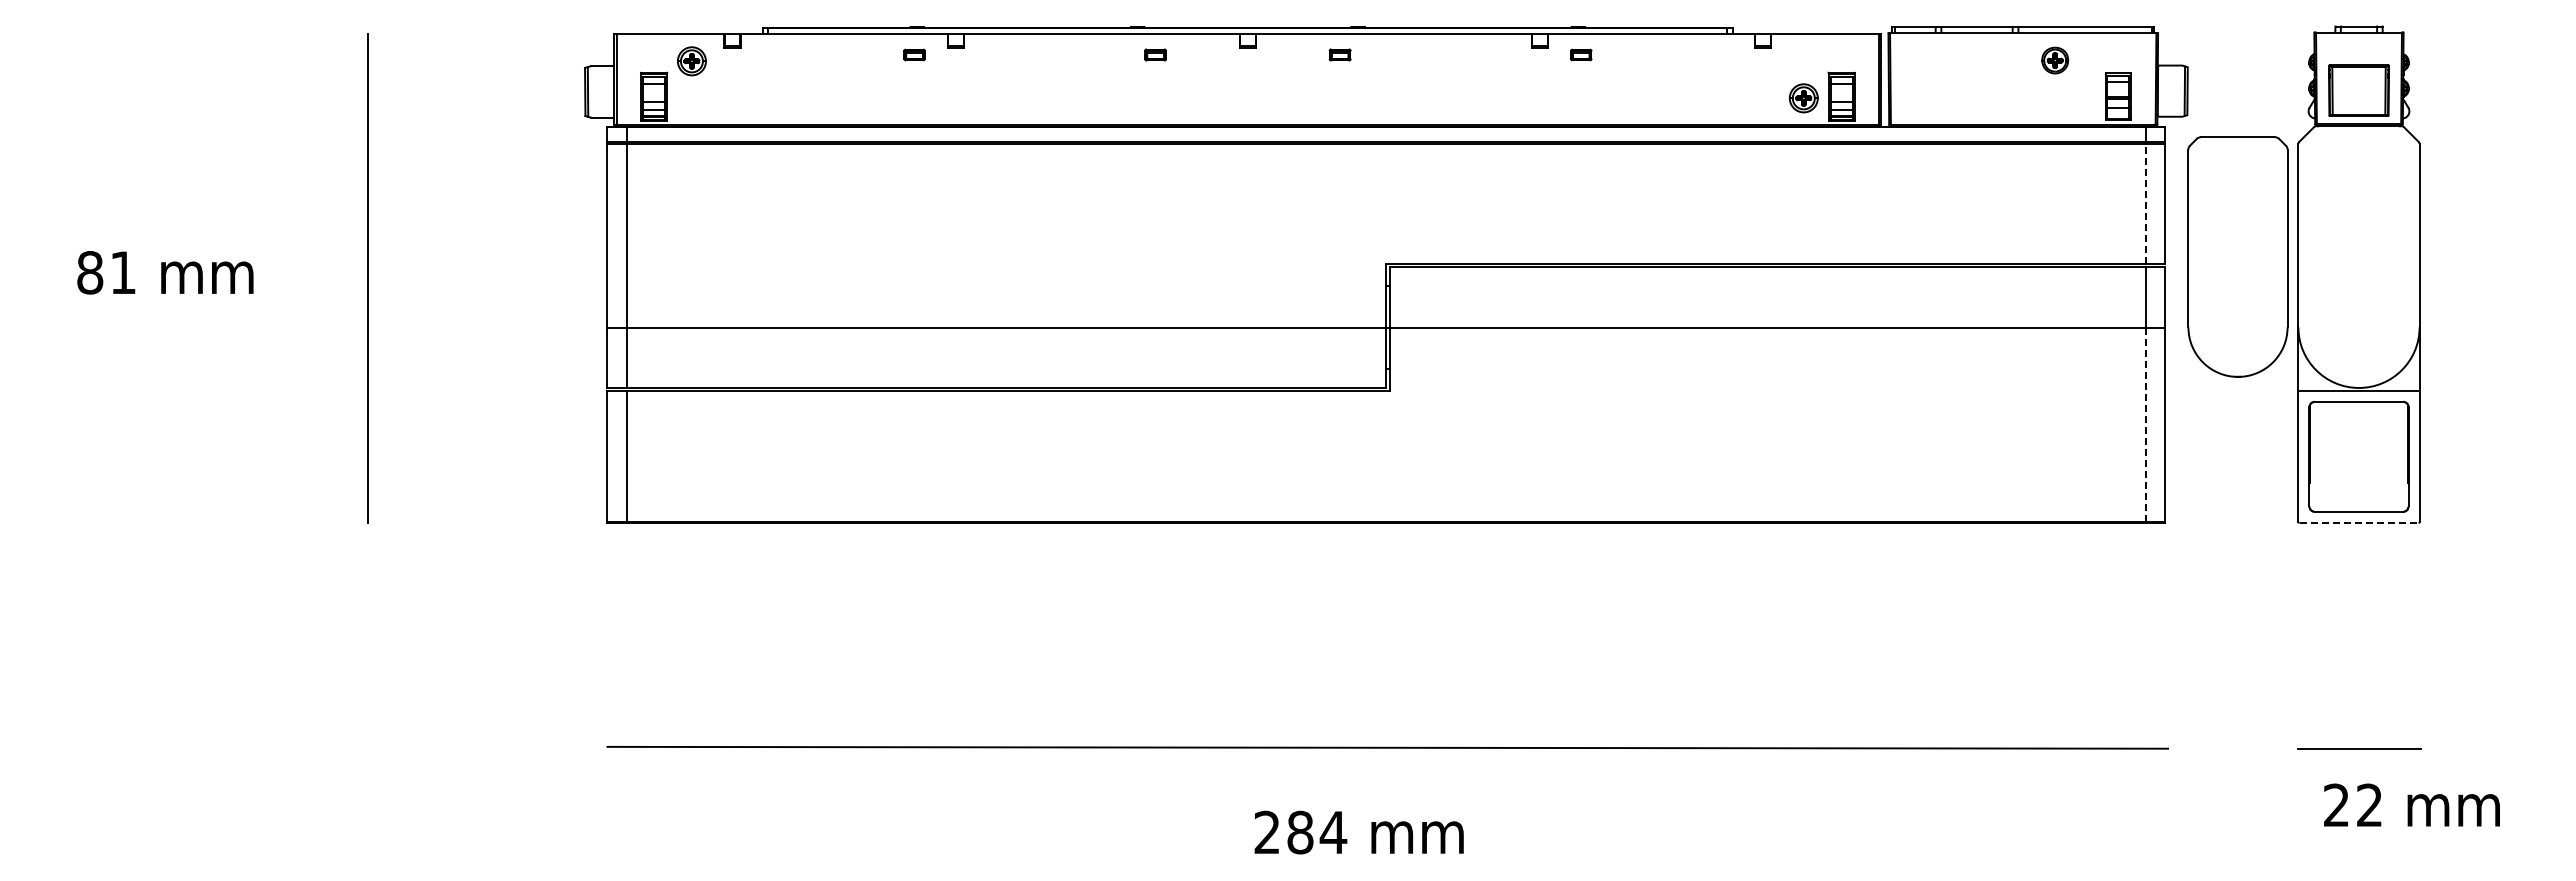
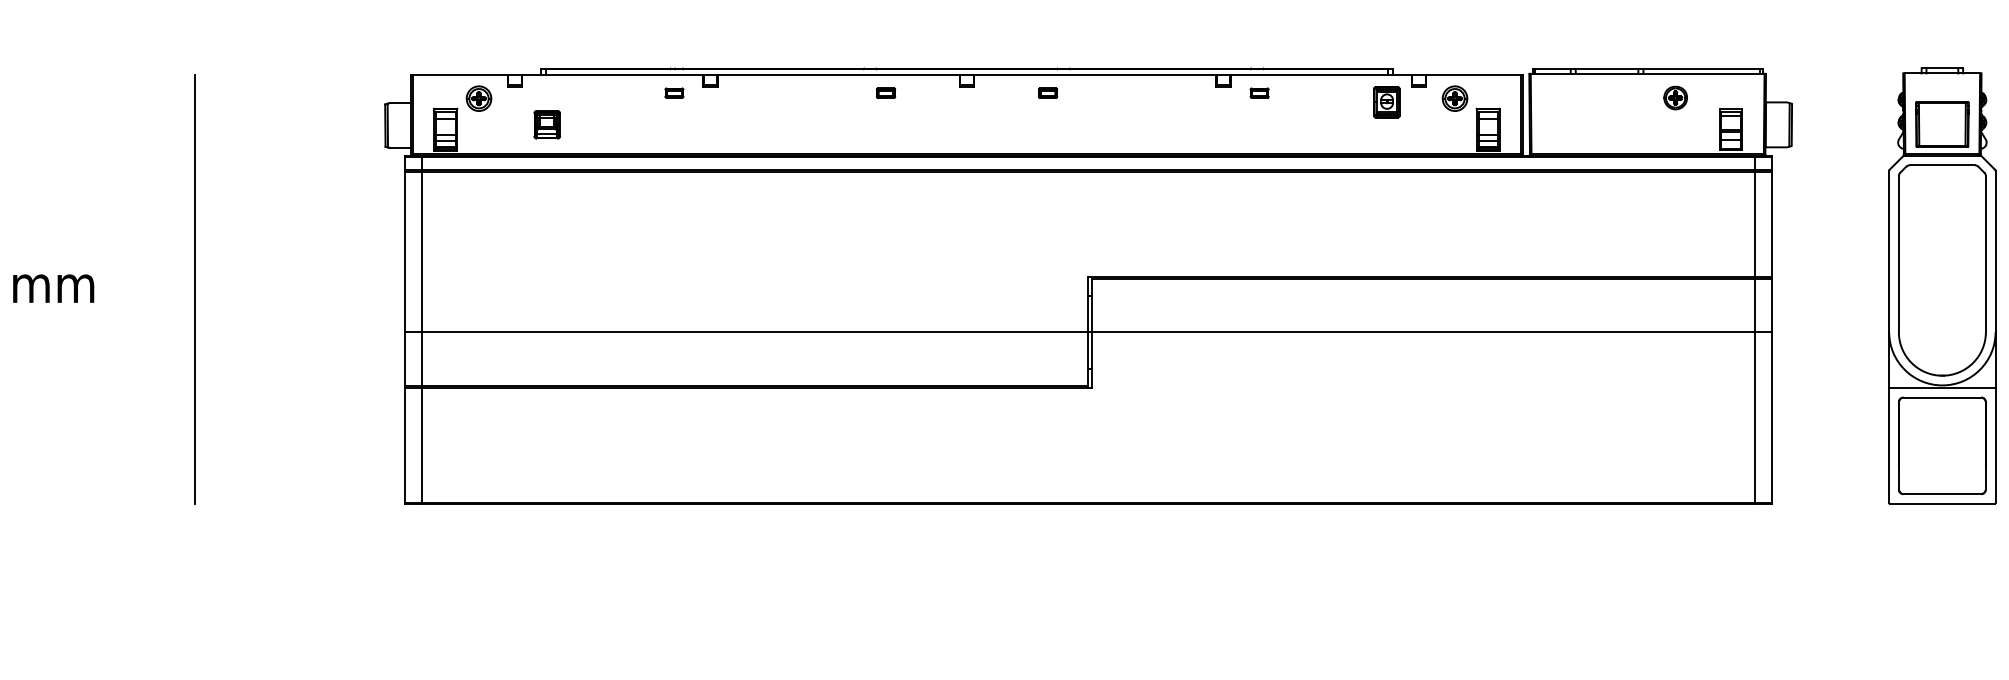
part: (1725, 65) -> (1386, 102), added
part: (769, 90) -> (547, 124), added
part: (1803, 98) -> (1454, 98), moved
line: (2145, 204) -> (1754, 224), dashed -> solid
part: (2237, 256) -> (1941, 270), moved
line: (2145, 425) -> (1754, 418), dashed -> solid
line: (2359, 522) -> (1942, 503), dashed -> solid

